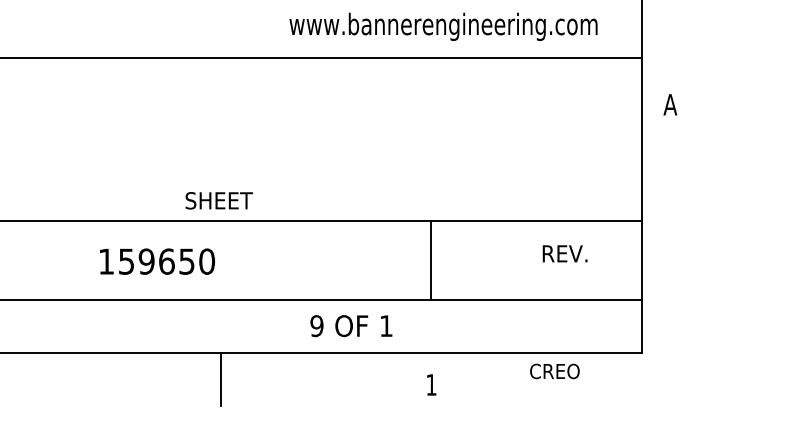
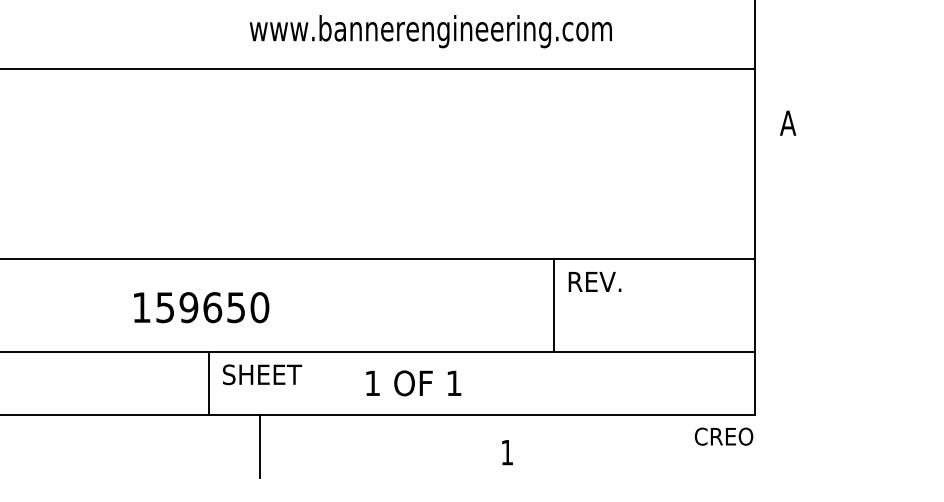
text: (443, 26) -> (430, 31), moved
text: (218, 200) -> (261, 374), moved
text: (564, 253) -> (594, 281), moved
line: (431, 259) -> (554, 305), moved
text: (157, 261) -> (201, 307), moved
line: (177, 325) -> (208, 382), added
text: (316, 326) -> (372, 383), 9 -> 1
text: (554, 371) -> (723, 436), moved

